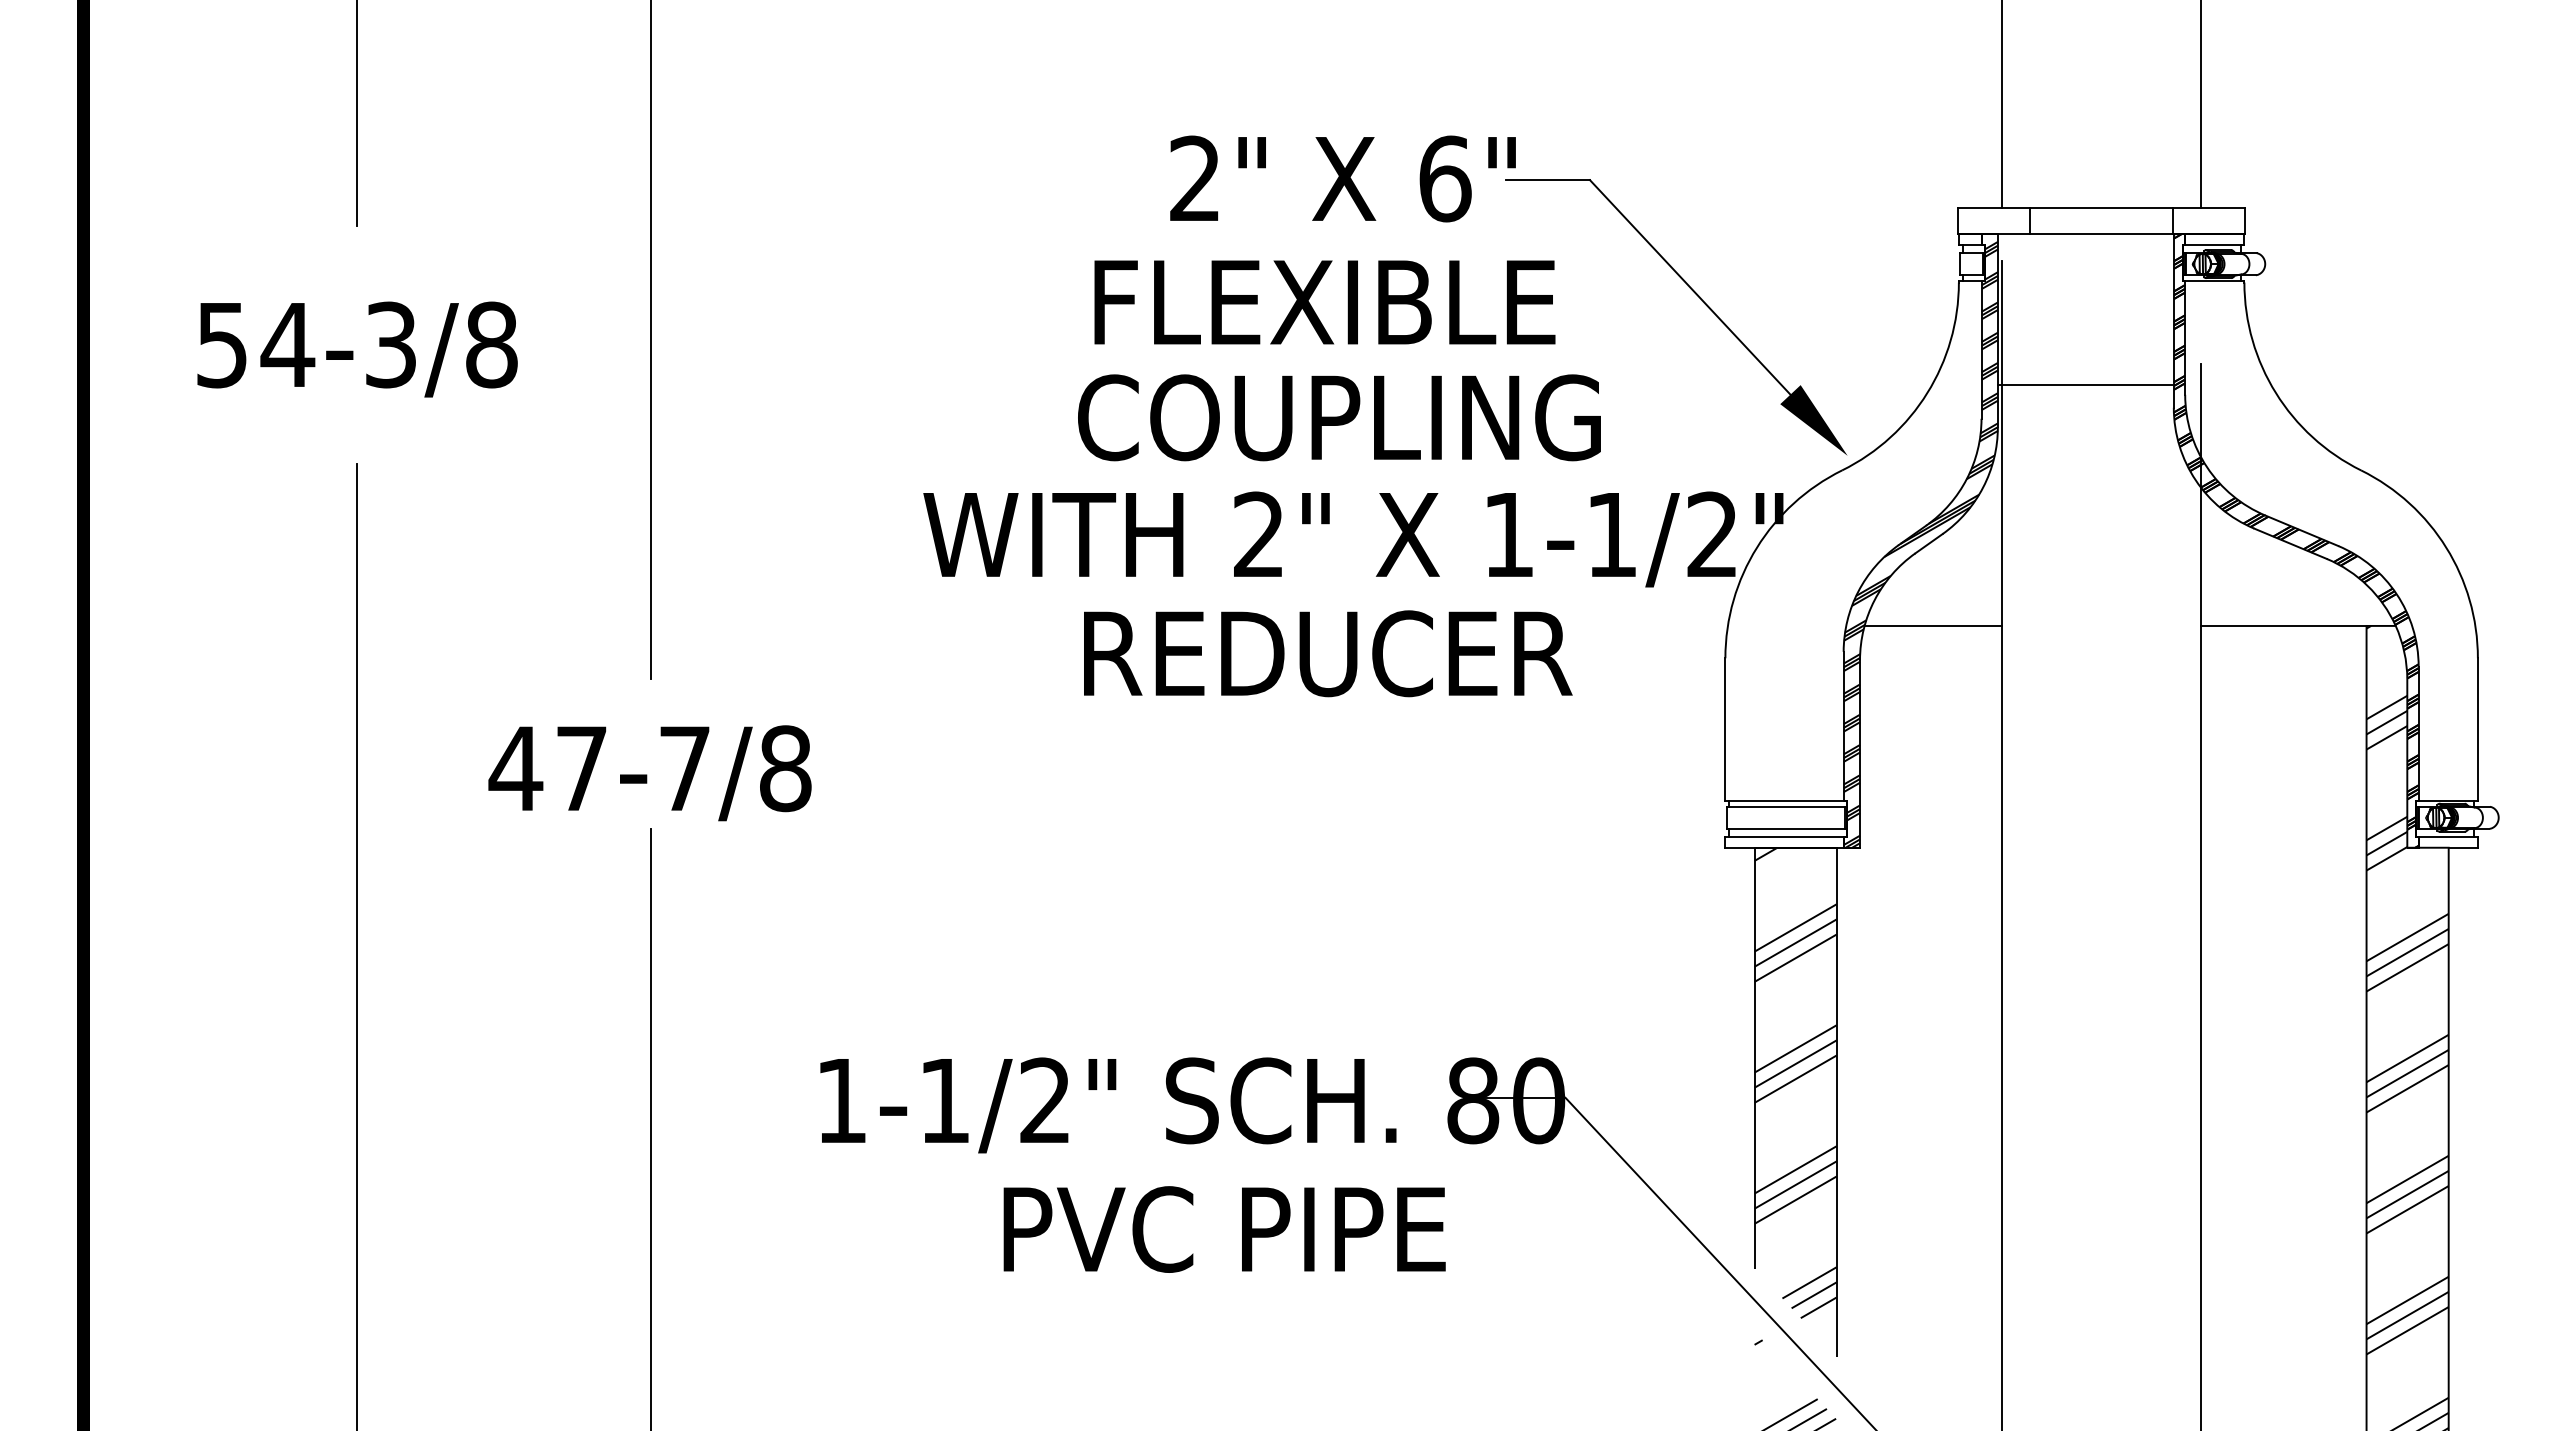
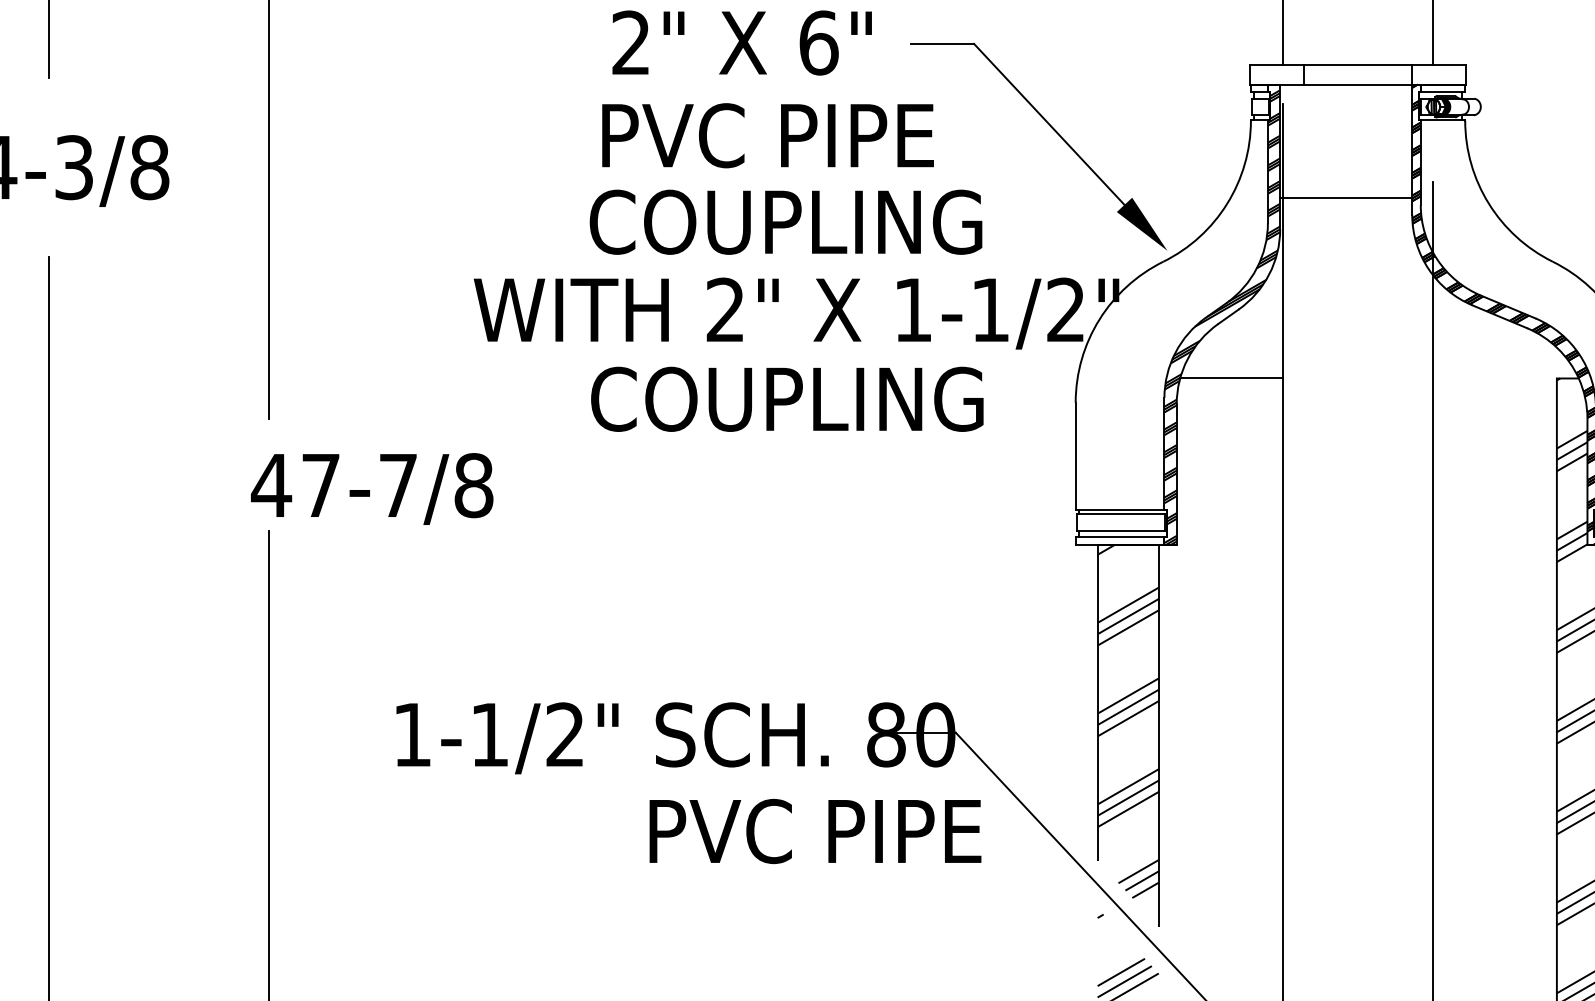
text: (1342, 178) -> (741, 42), moved
text: (1329, 302) -> (778, 135), FLEXIBLE -> PVC PIPE
line: (2283, 625) -> (1494, 378), removed
text: (1340, 653) -> (786, 399), REDUCER -> COUPLING
text: (649, 773) -> (371, 489), moved
text: (1224, 1229) -> (815, 831), moved

